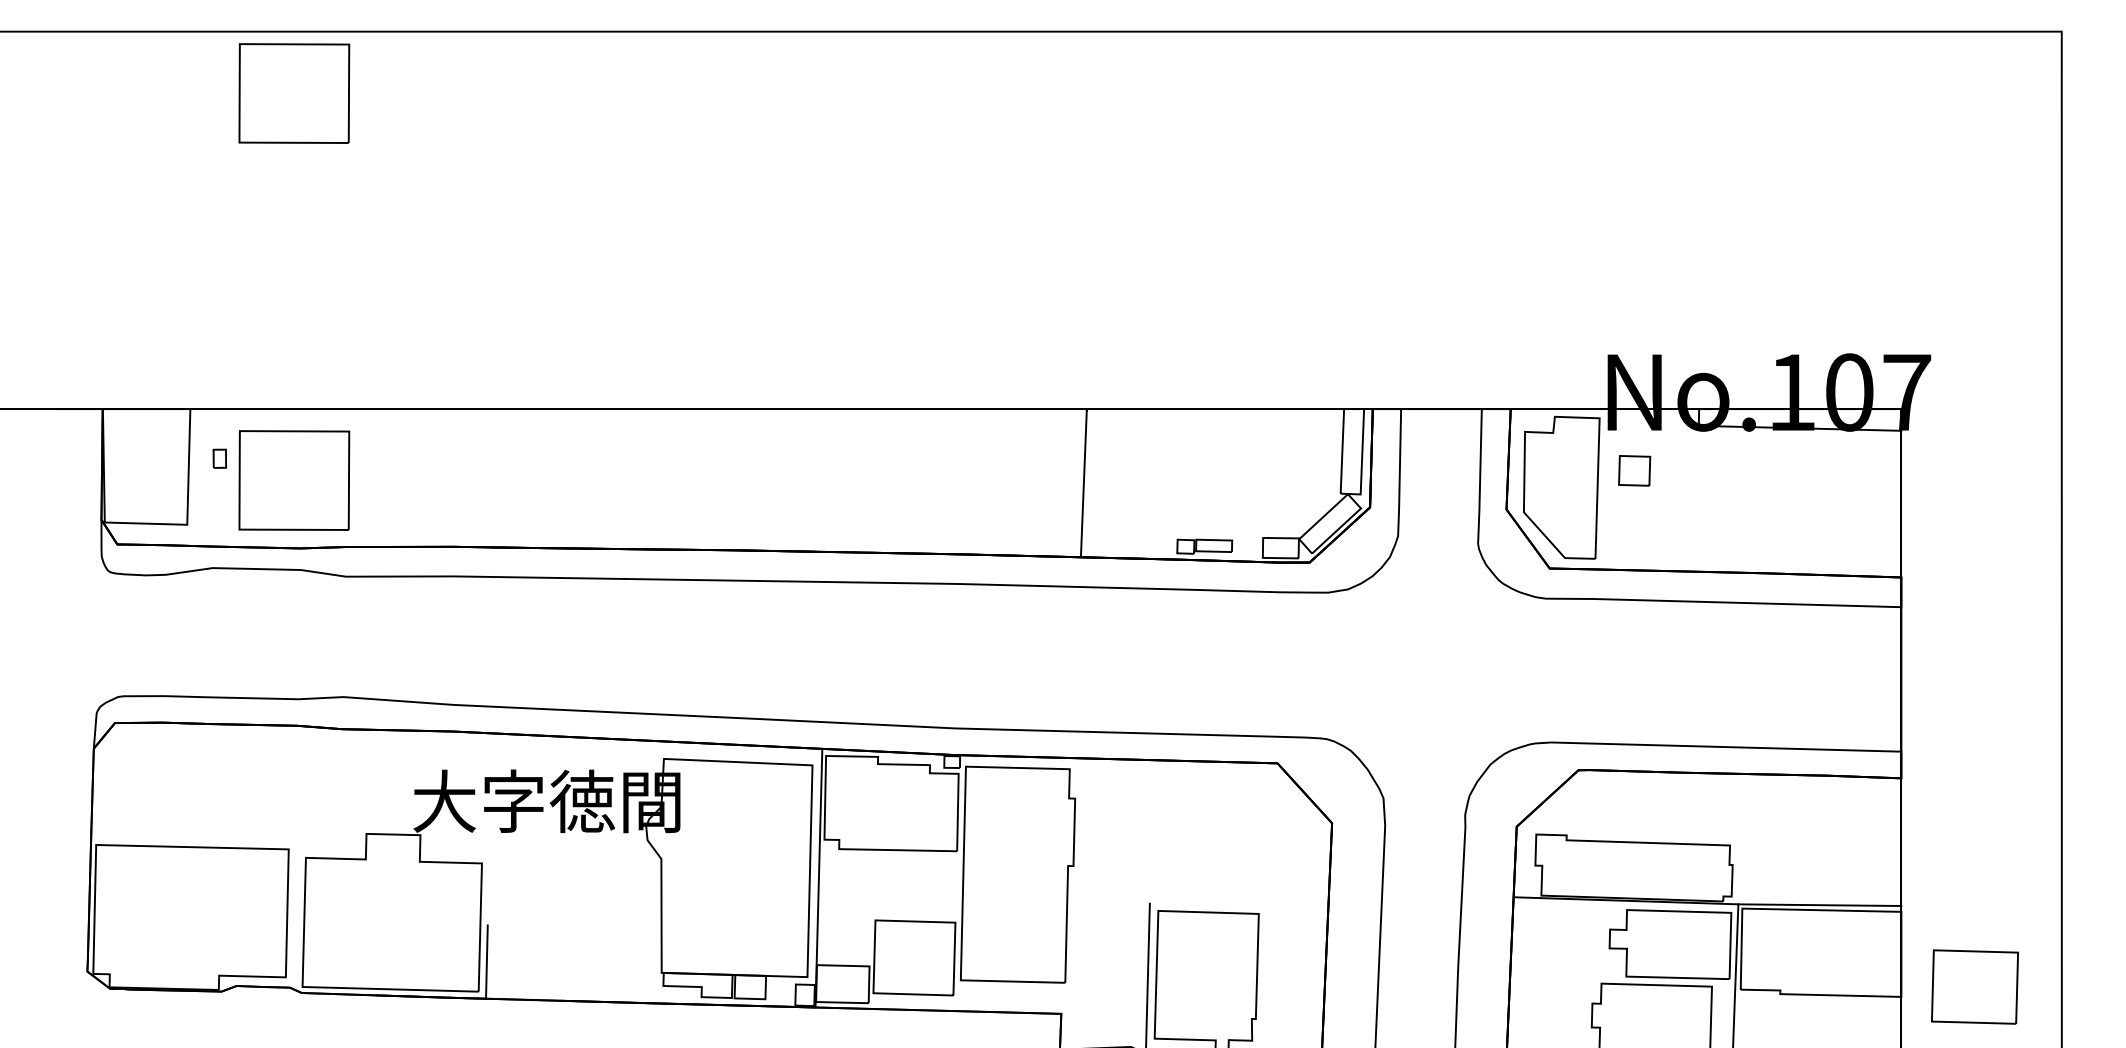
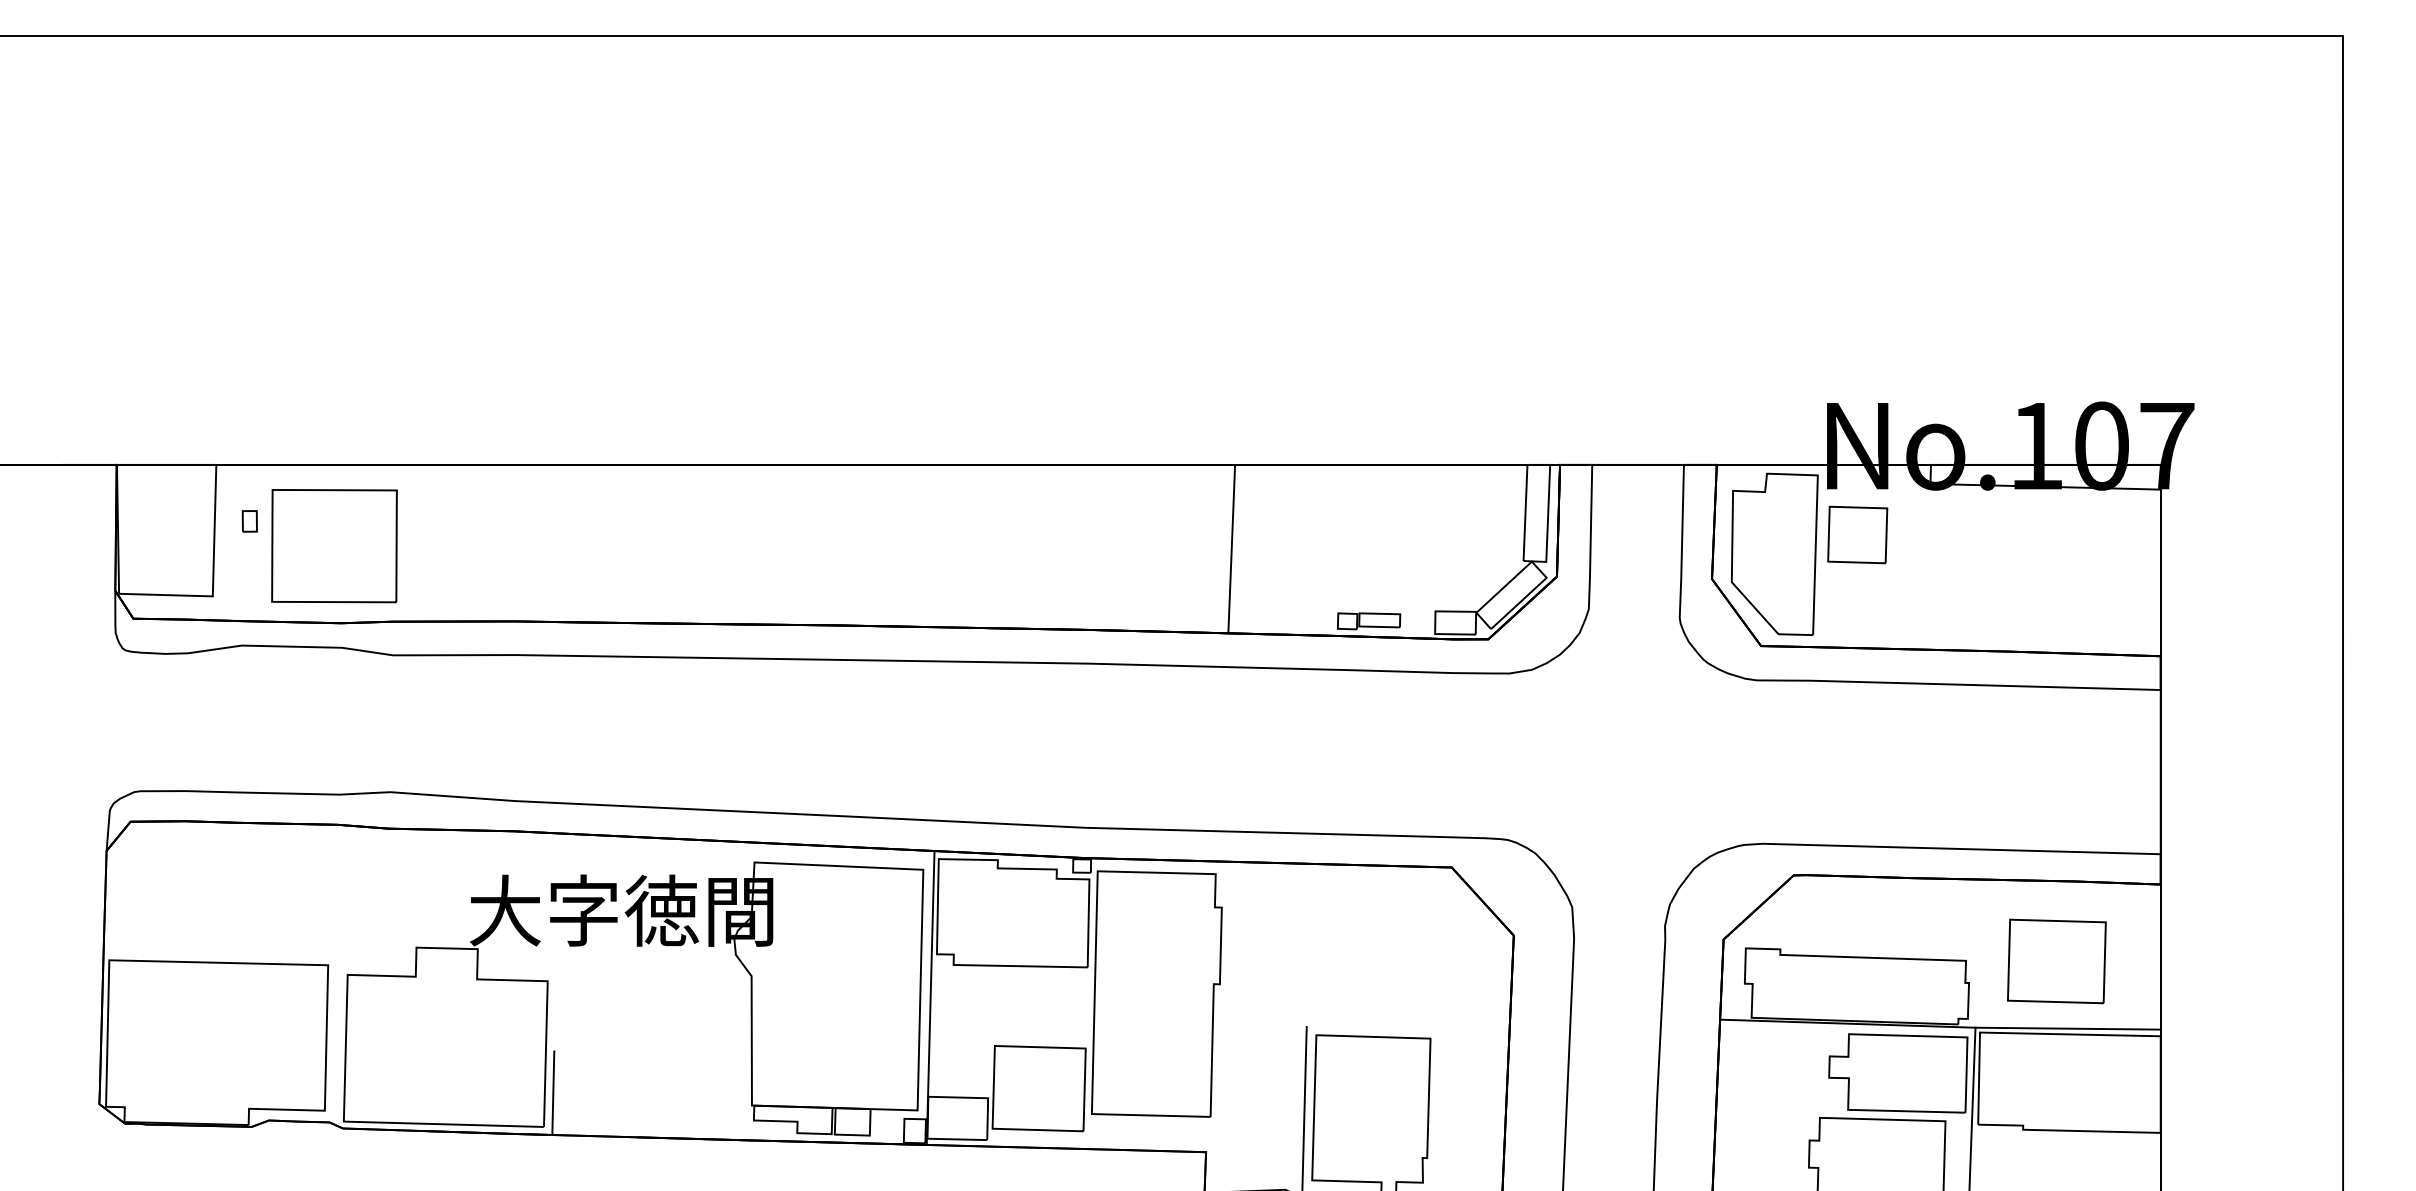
part: (294, 93) -> (334, 106), removed
part: (1634, 470) -> (1857, 534), size x1.67
part: (1974, 986) -> (2056, 960), moved

